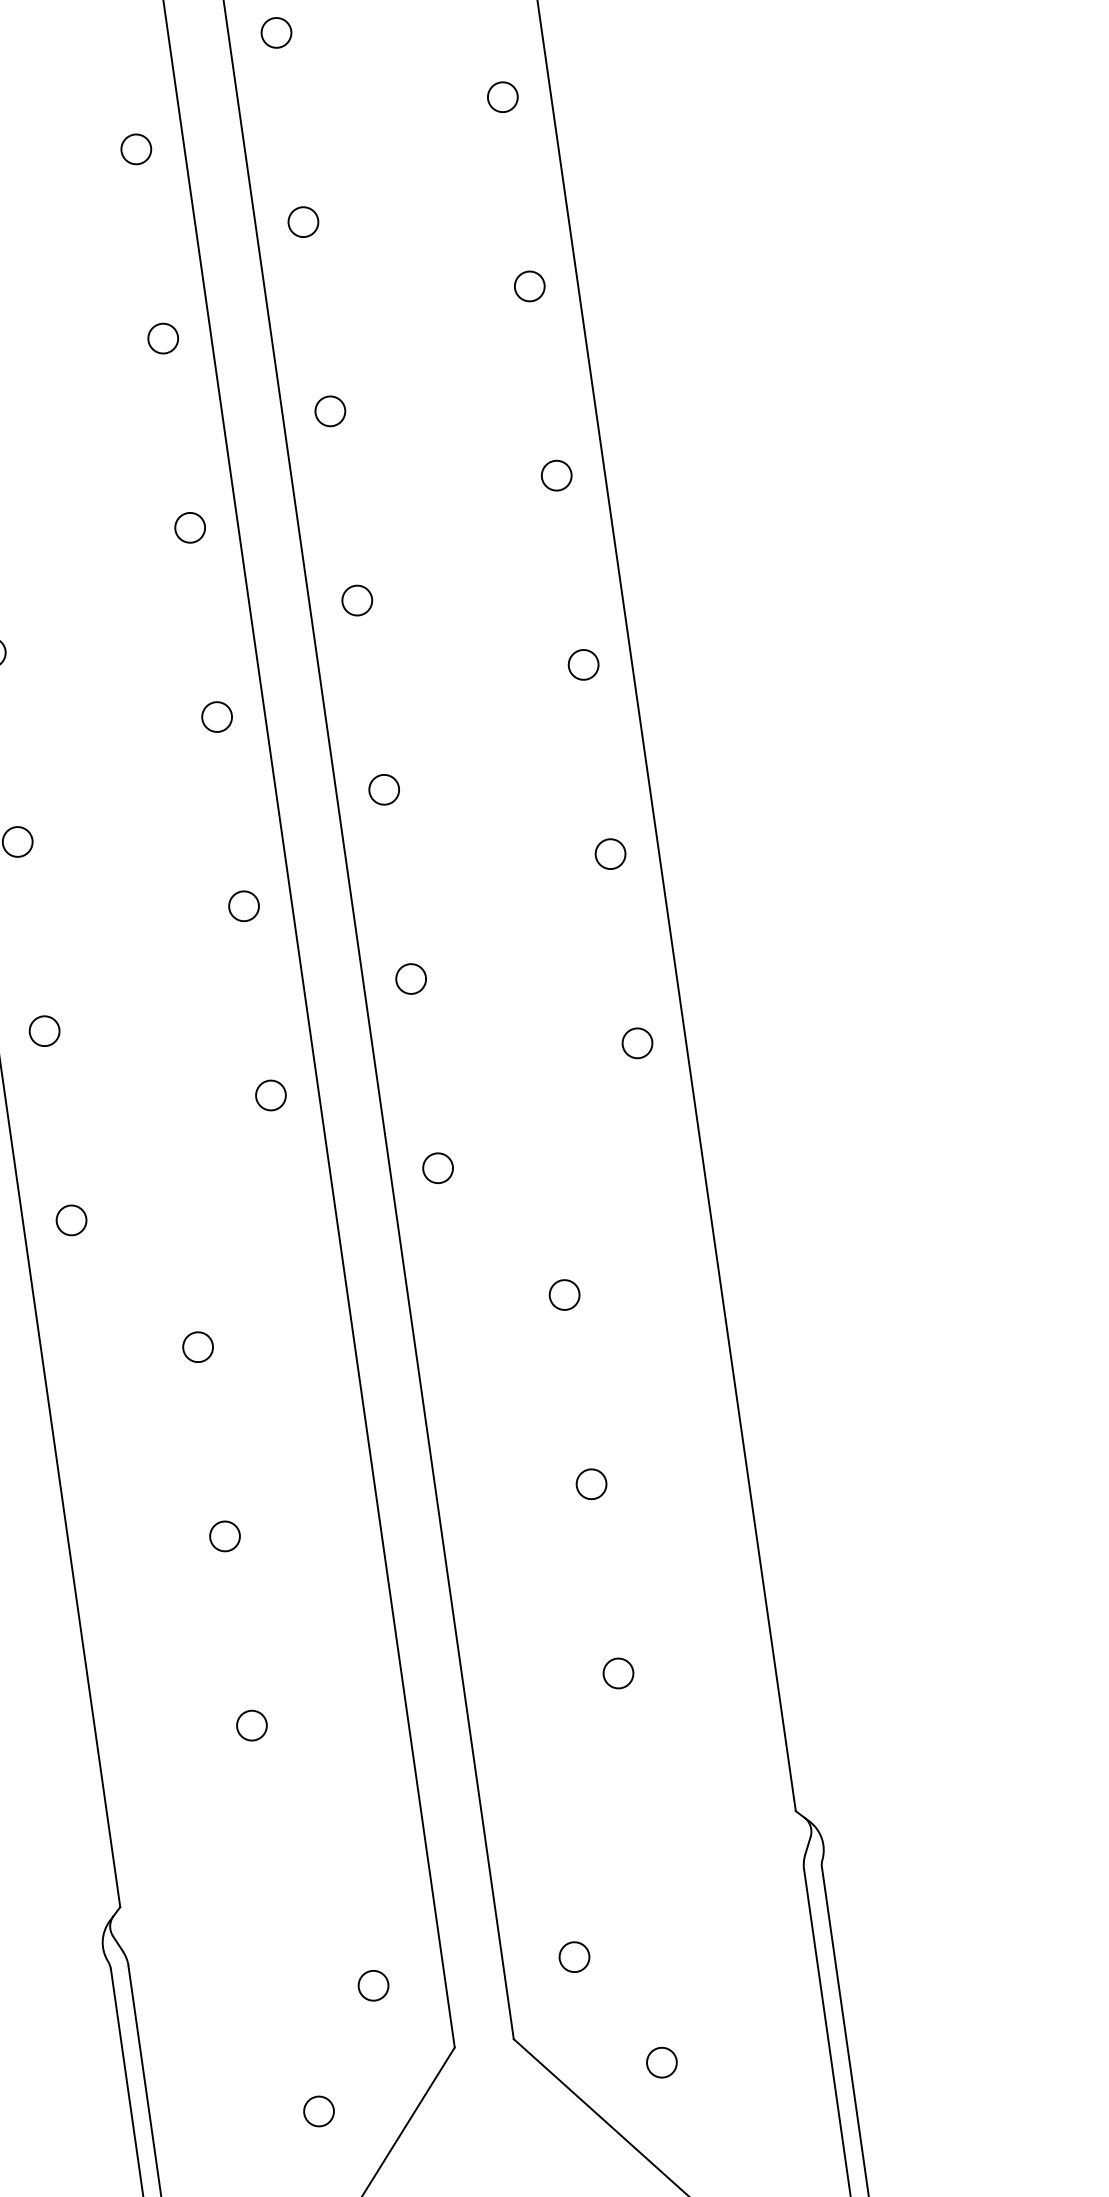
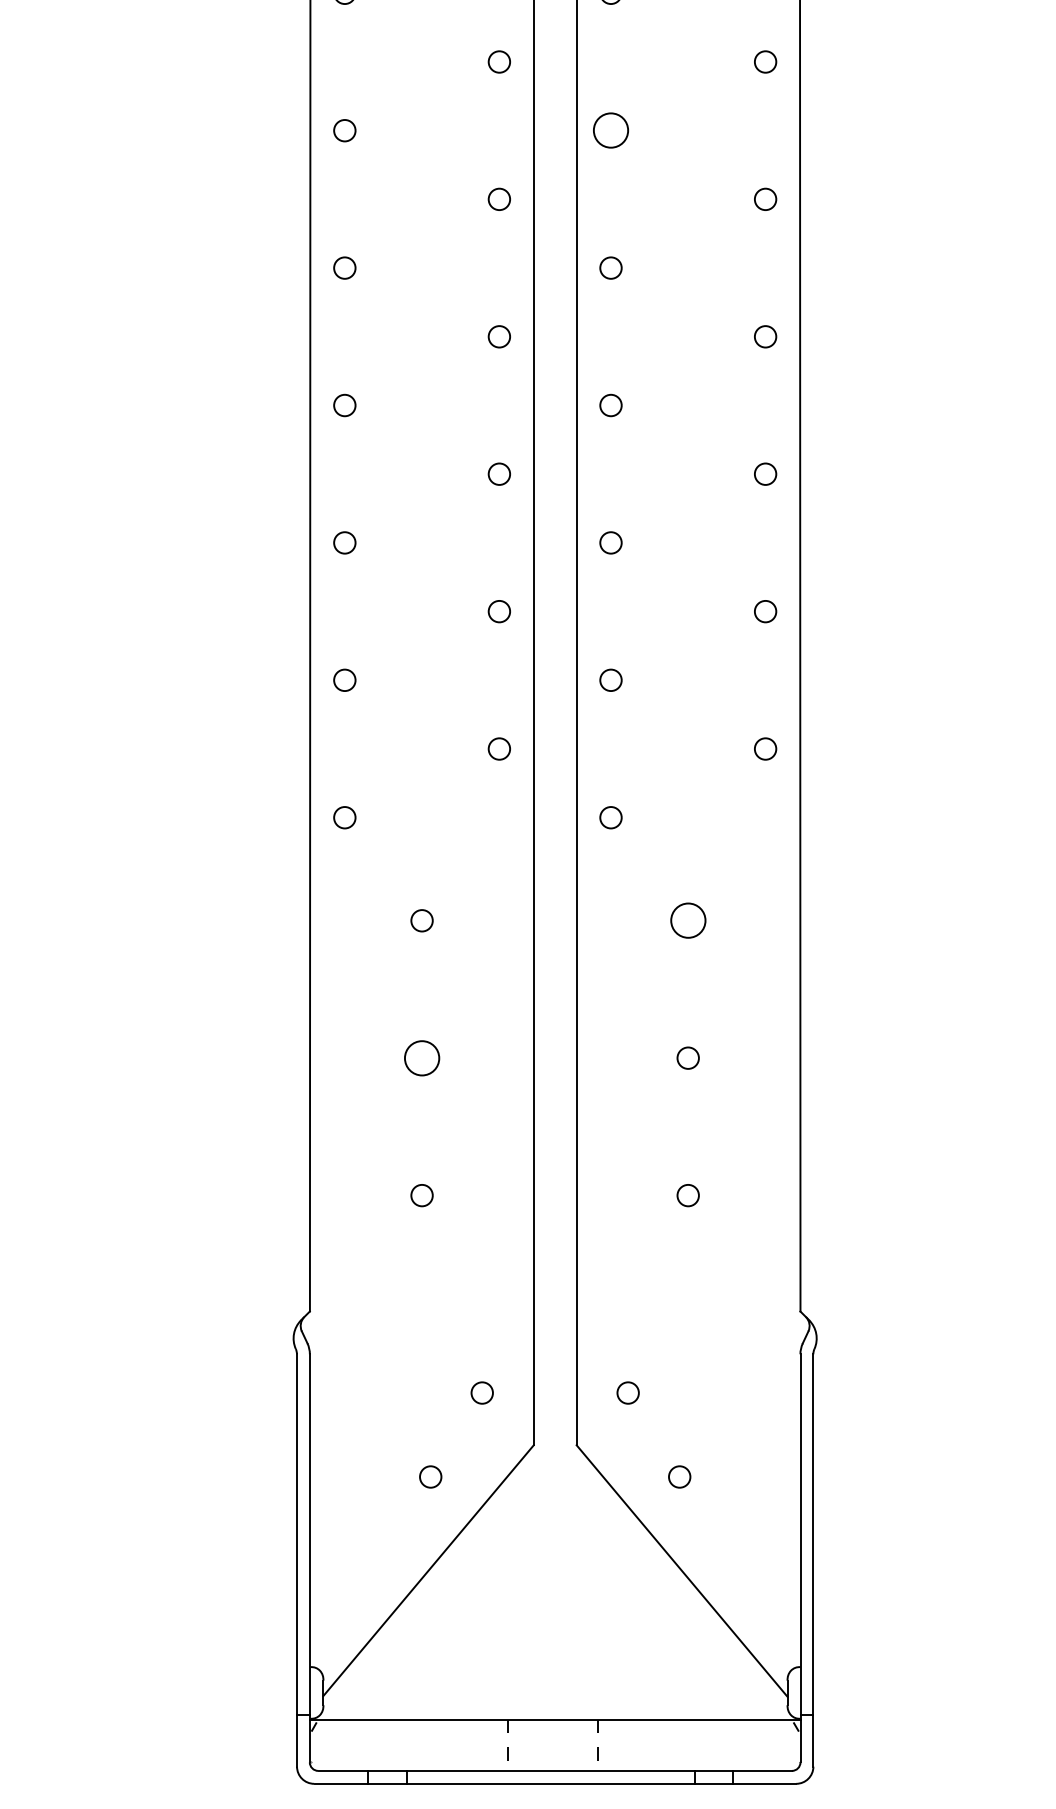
circle: (302, 221) -> (610, 130), size x1.6
circle: (563, 1294) -> (687, 920), size x1.6
circle: (224, 1535) -> (421, 1057), size x1.6

